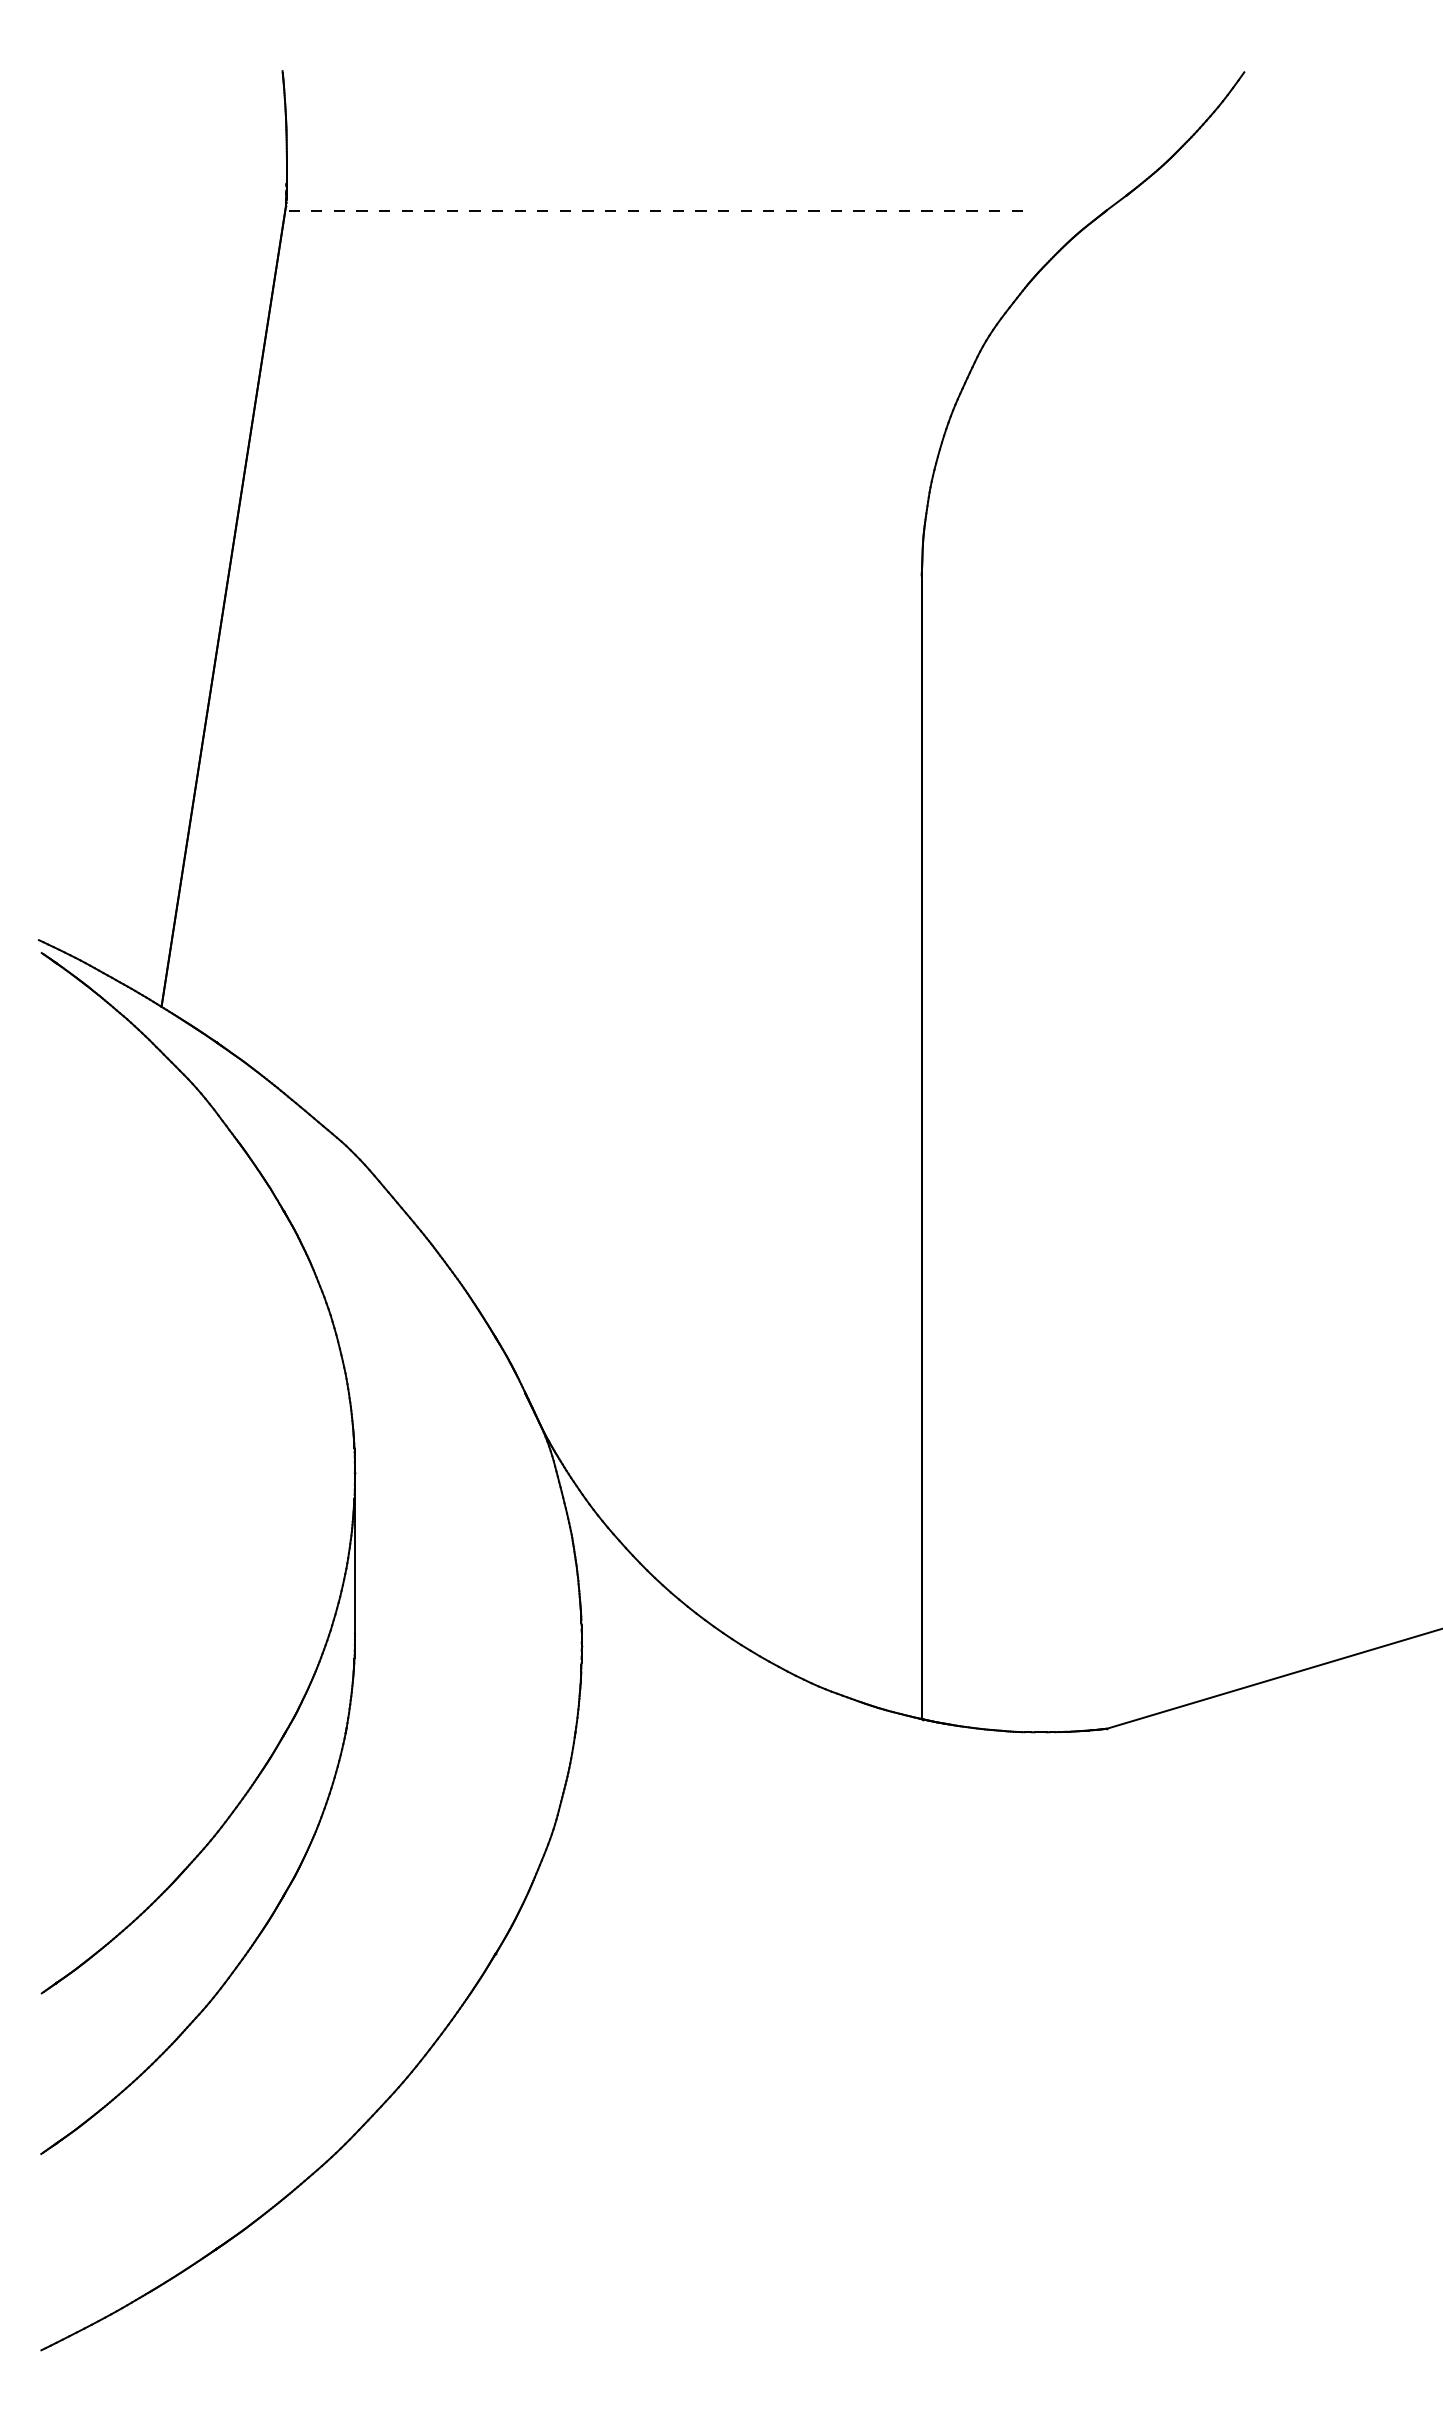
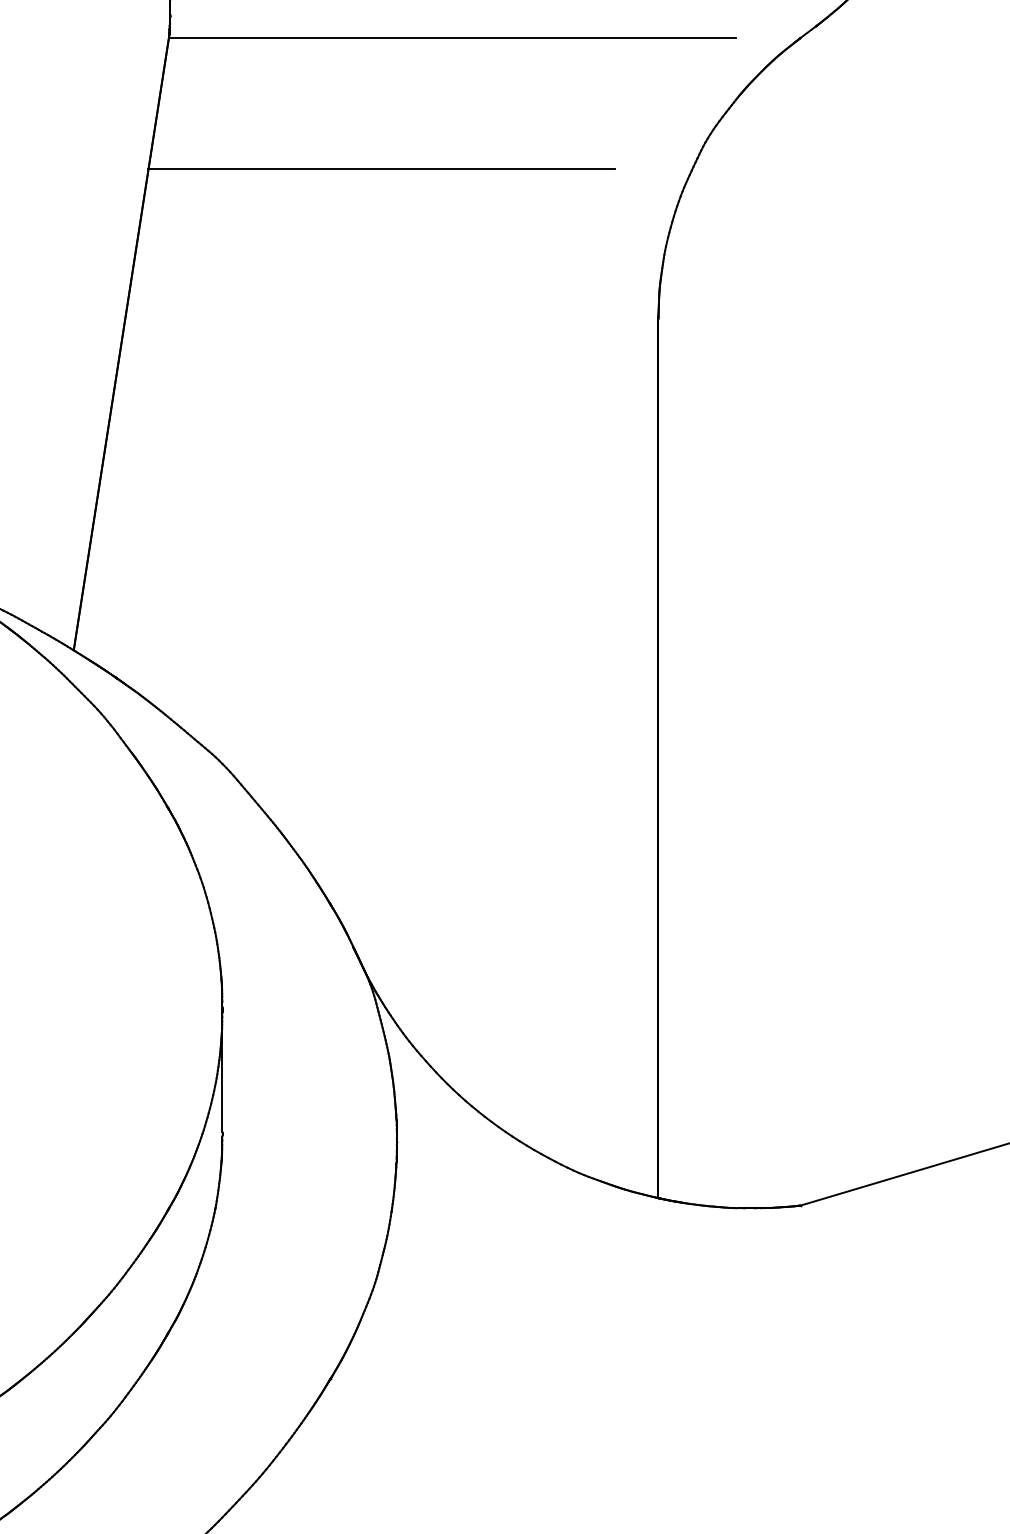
line: (654, 210) -> (452, 38), dashed -> solid
line: (561, 381) -> (381, 169), added

